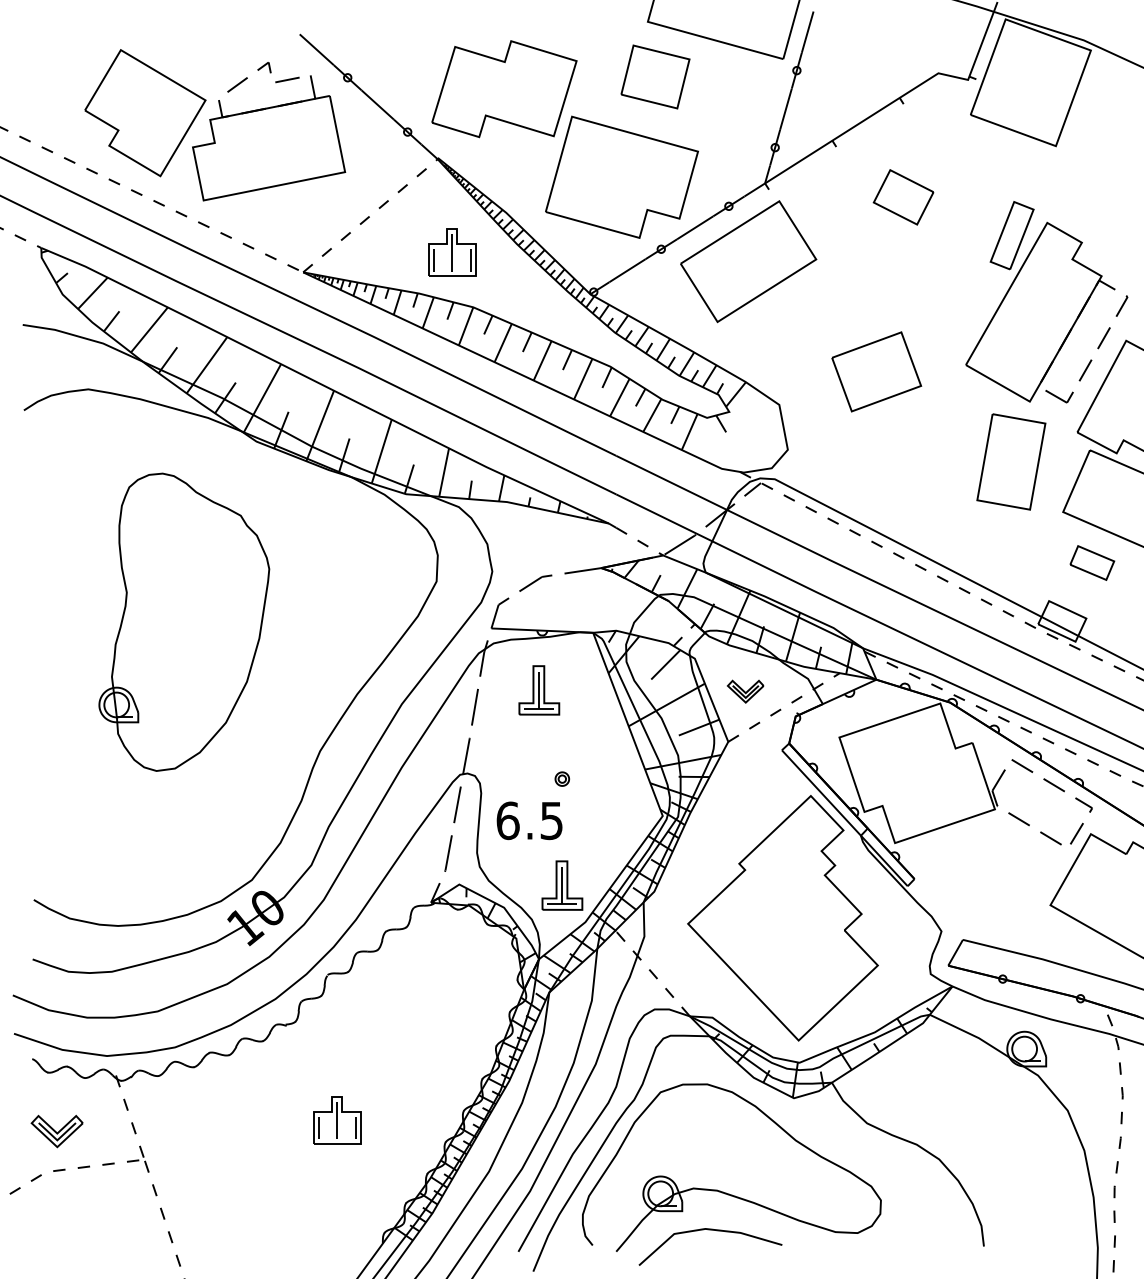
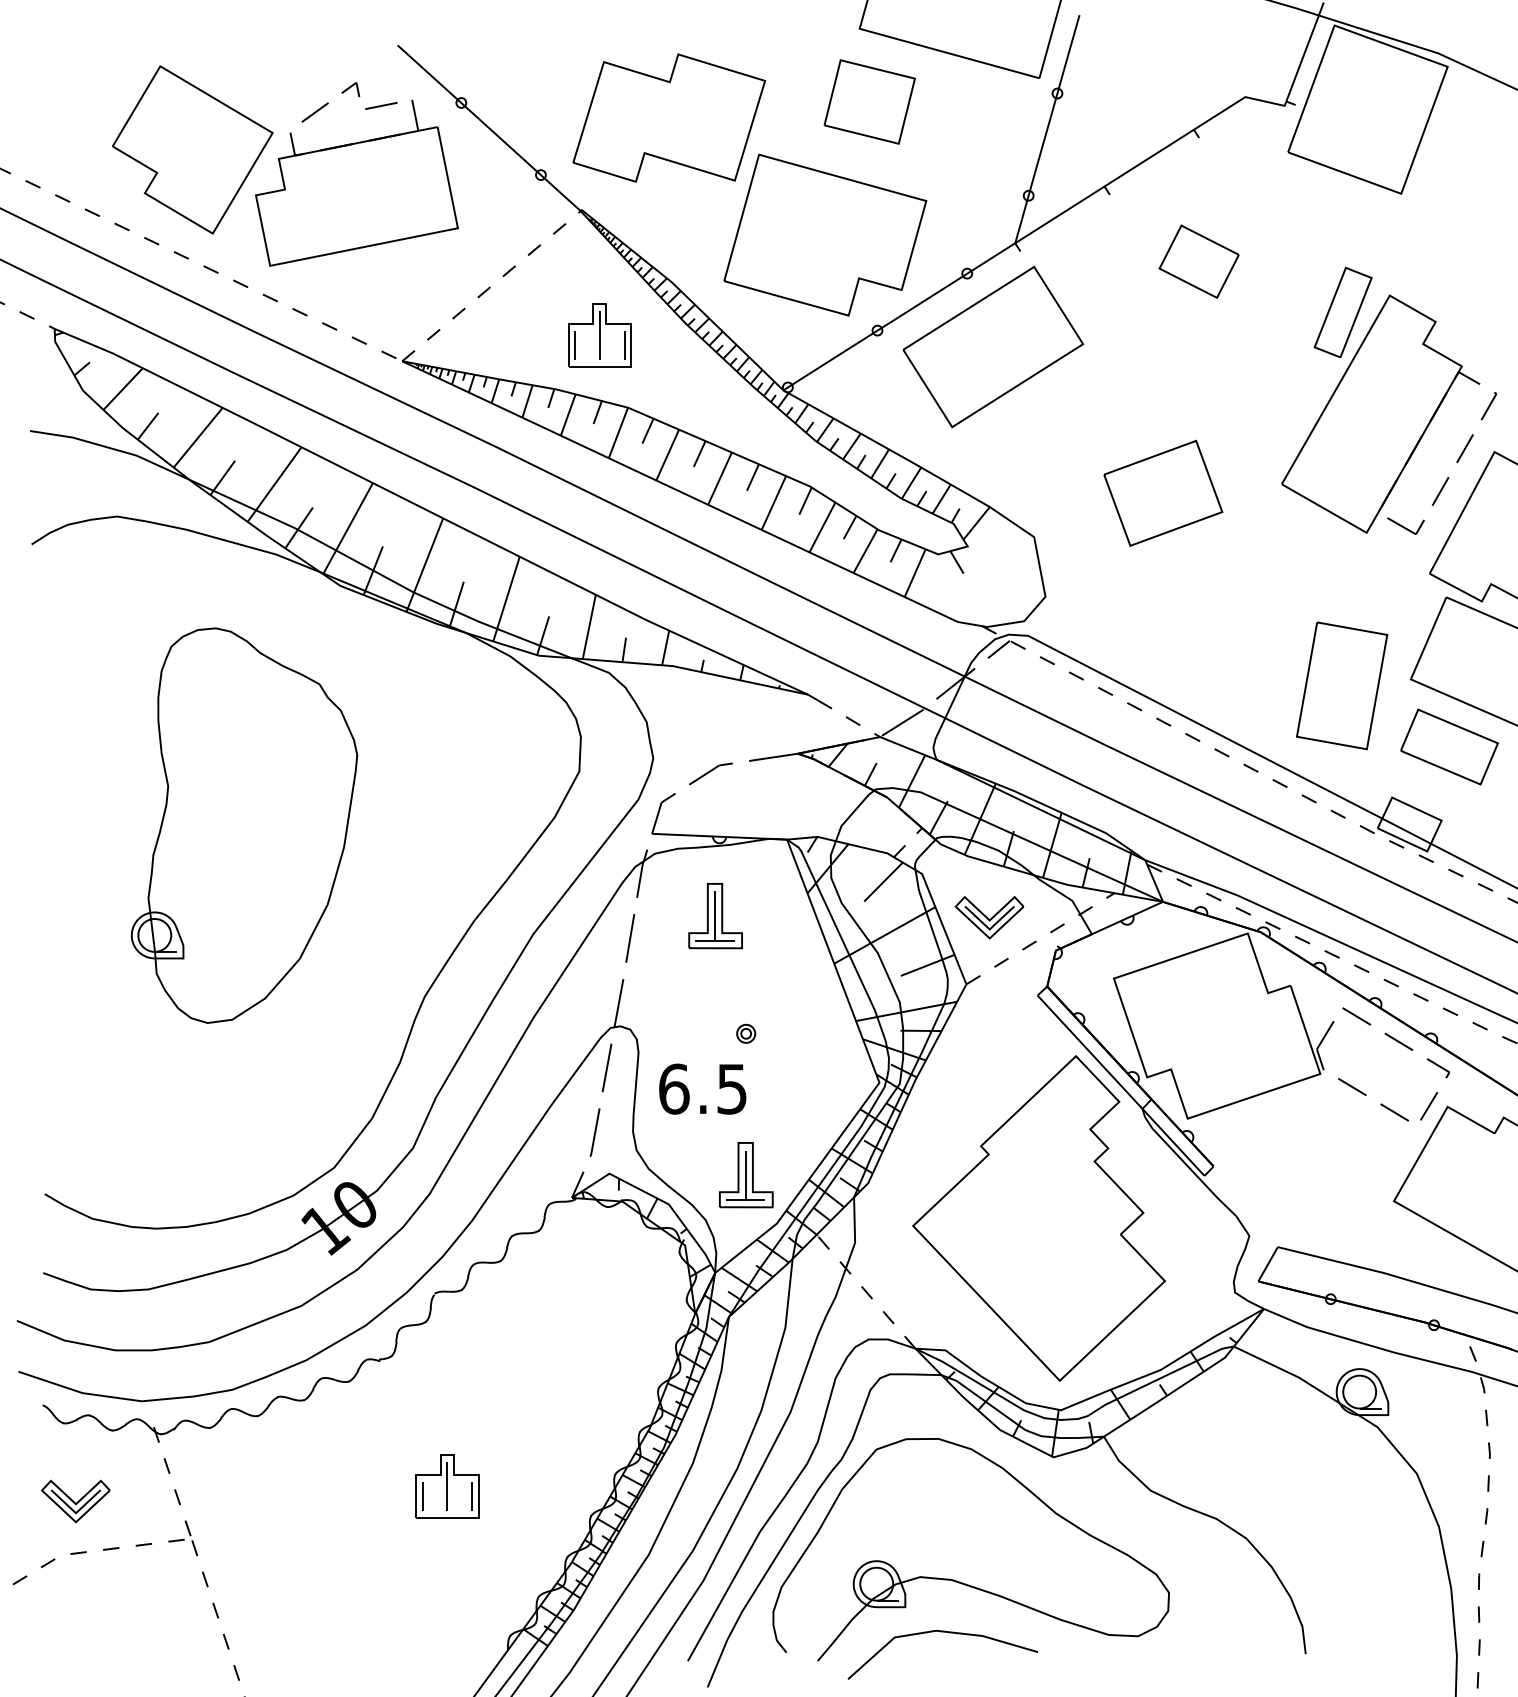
part: (1011, 461) -> (1342, 685), moved
part: (1092, 562) -> (1449, 746), size x1.67
part: (745, 691) -> (989, 917), size x1.43

